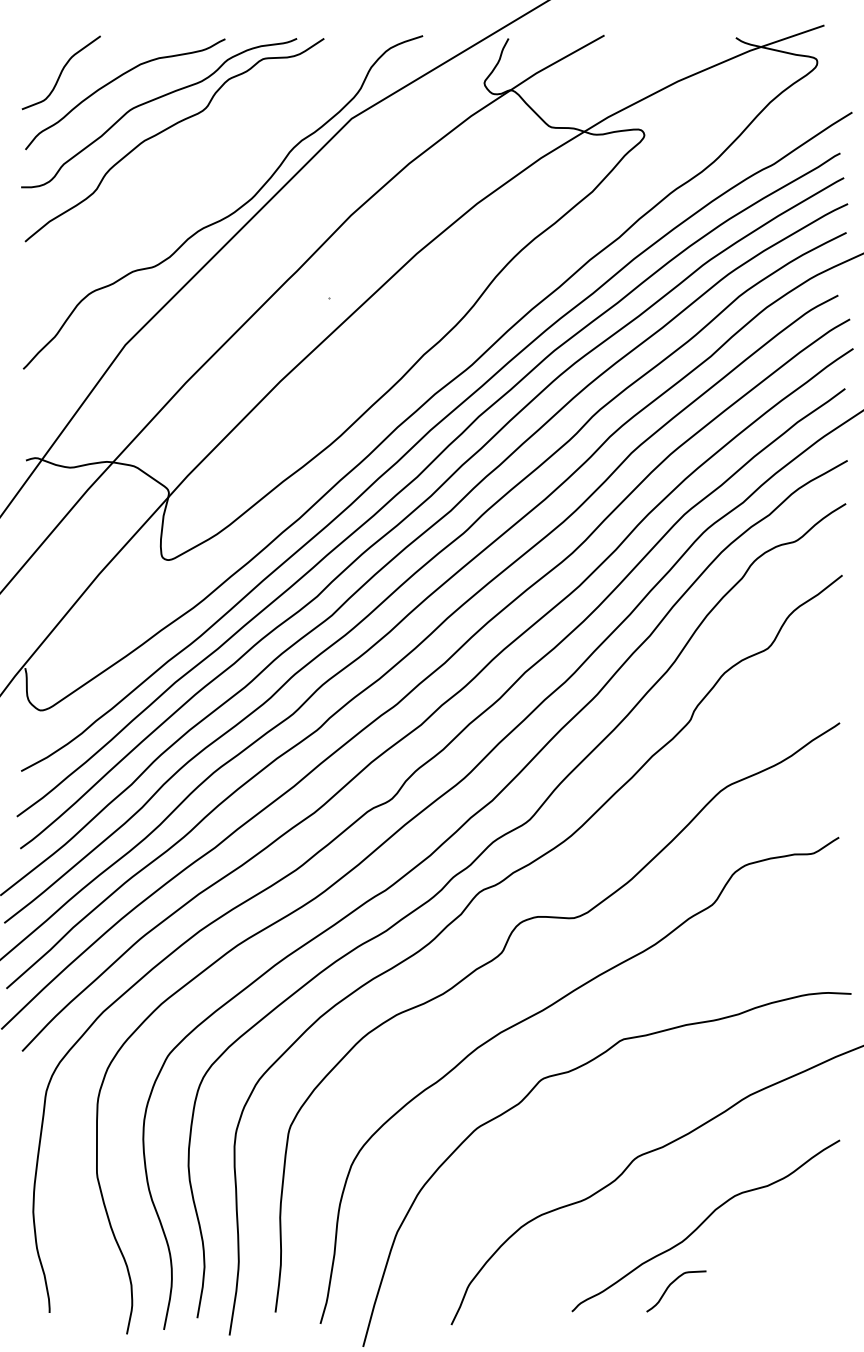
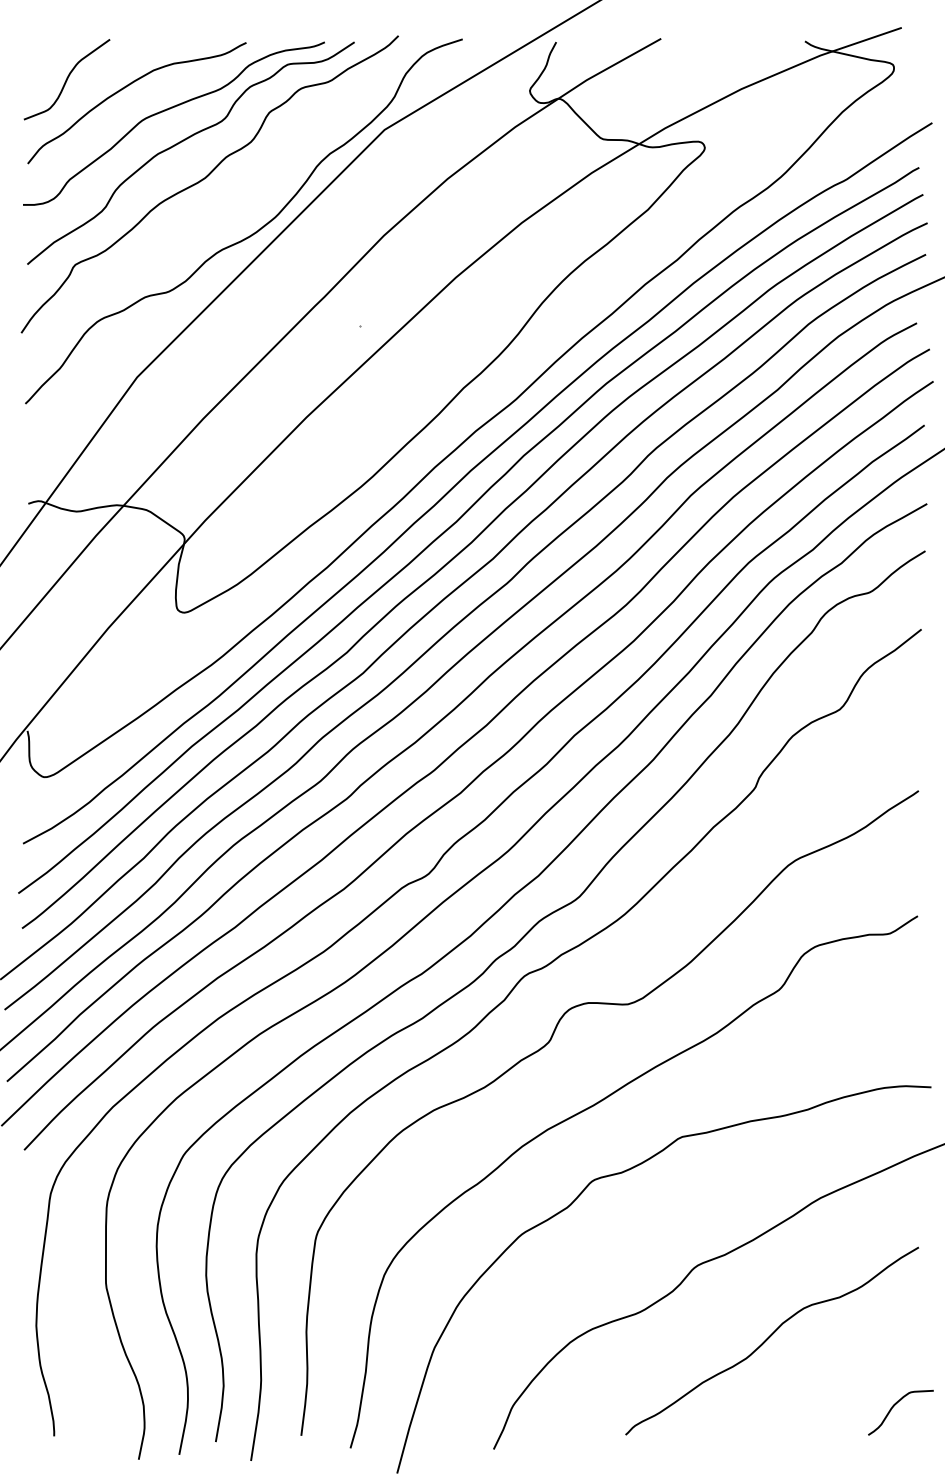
curve: (188, 163) -> (206, 178), added
curve: (670, 1285) -> (894, 1406), moved

